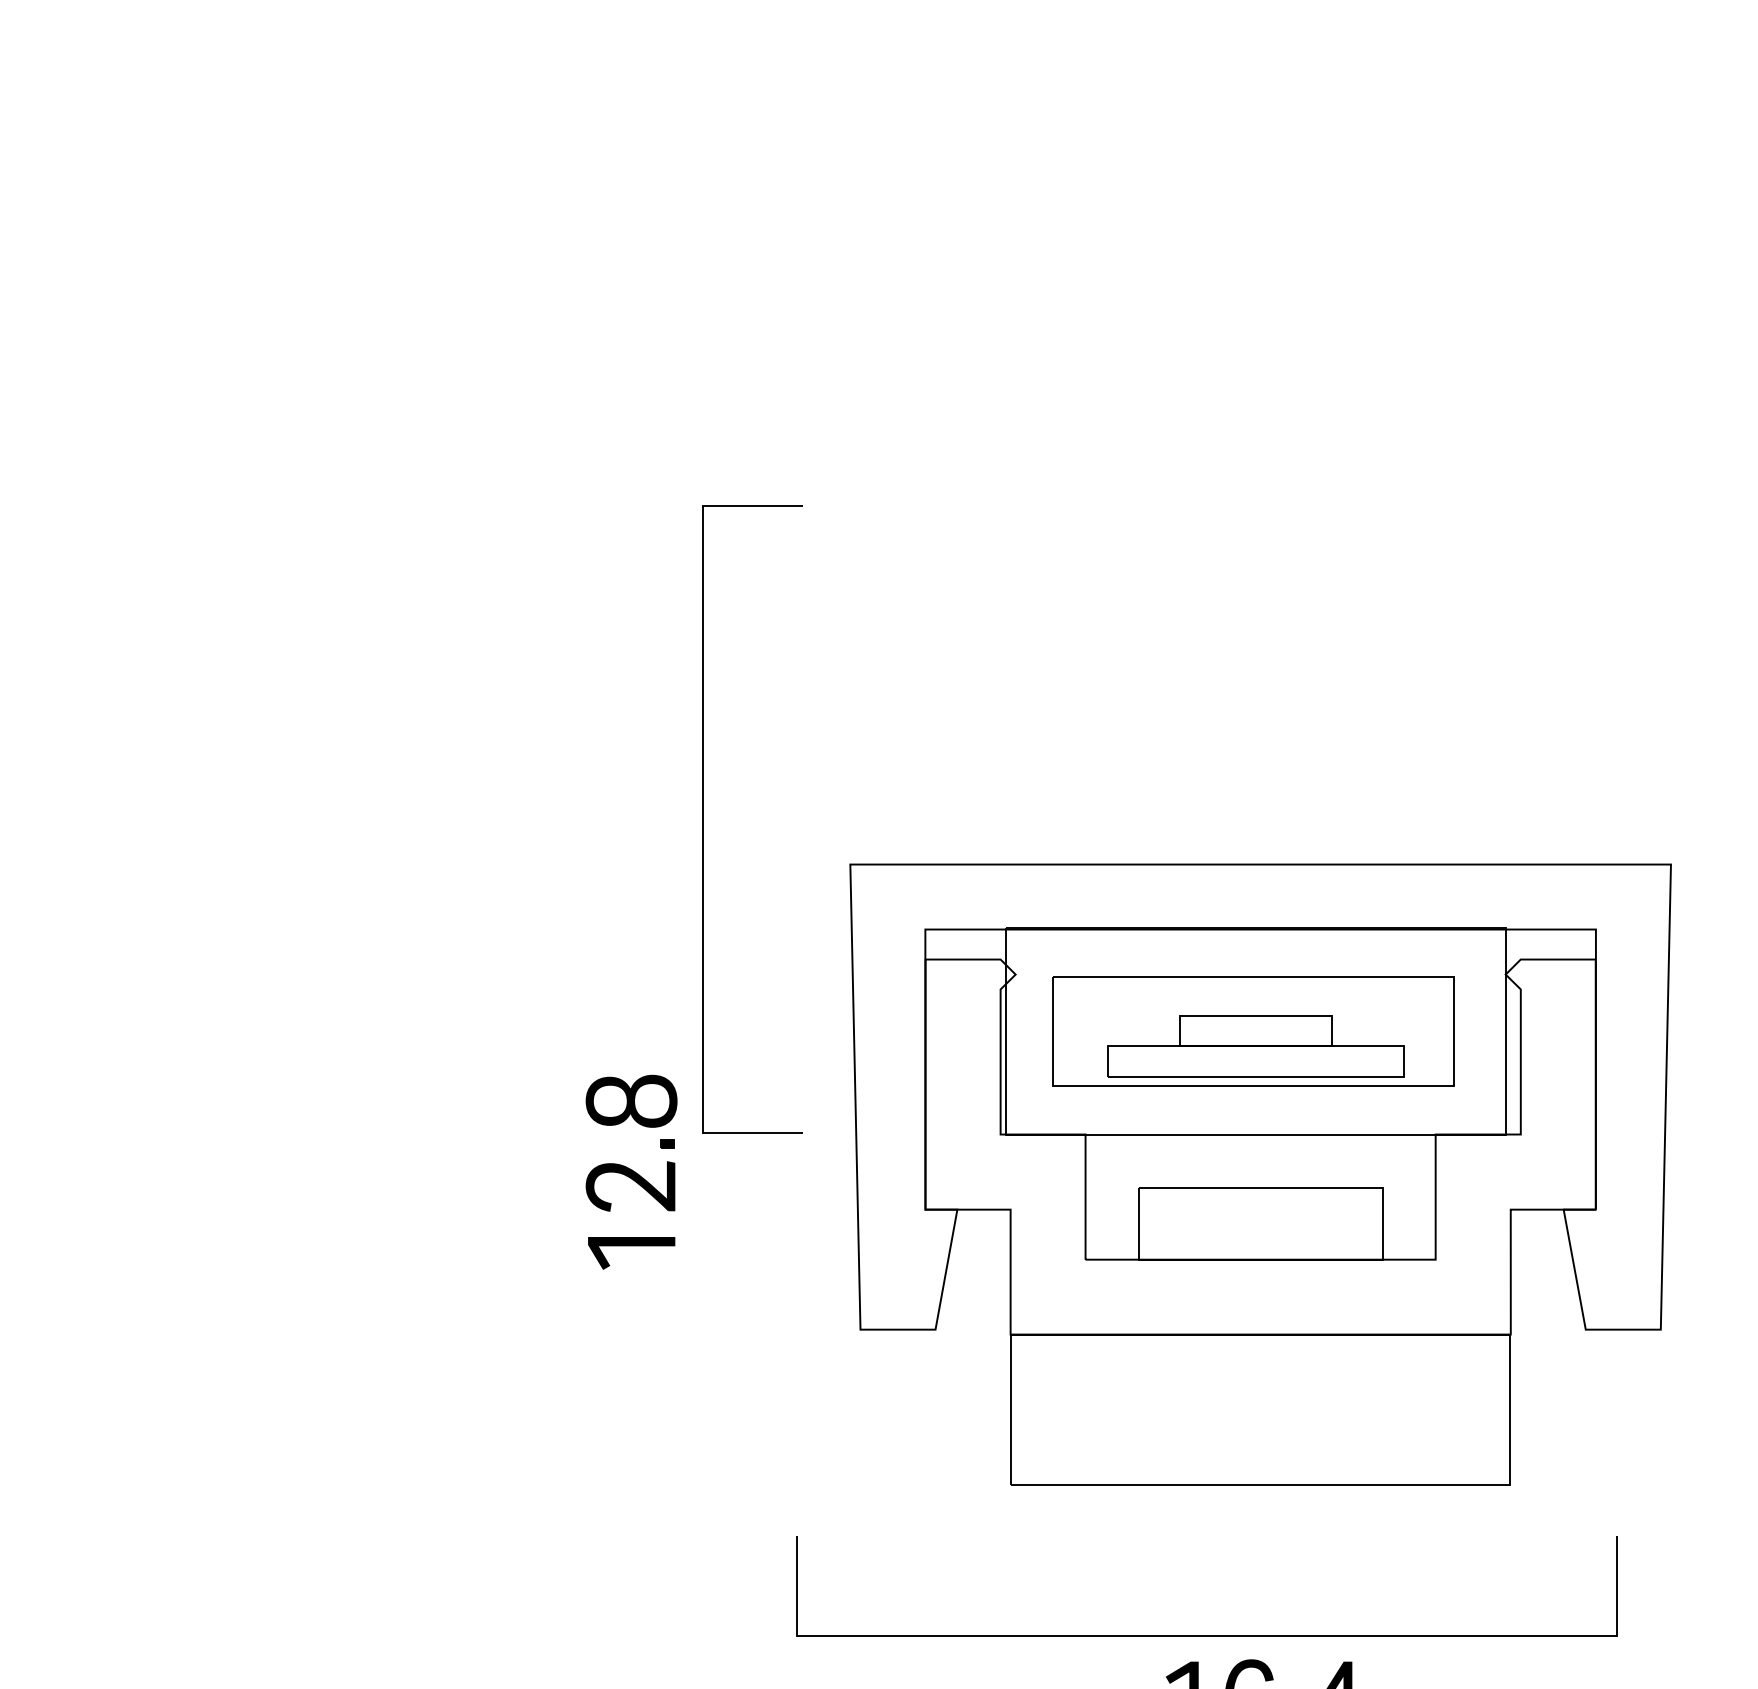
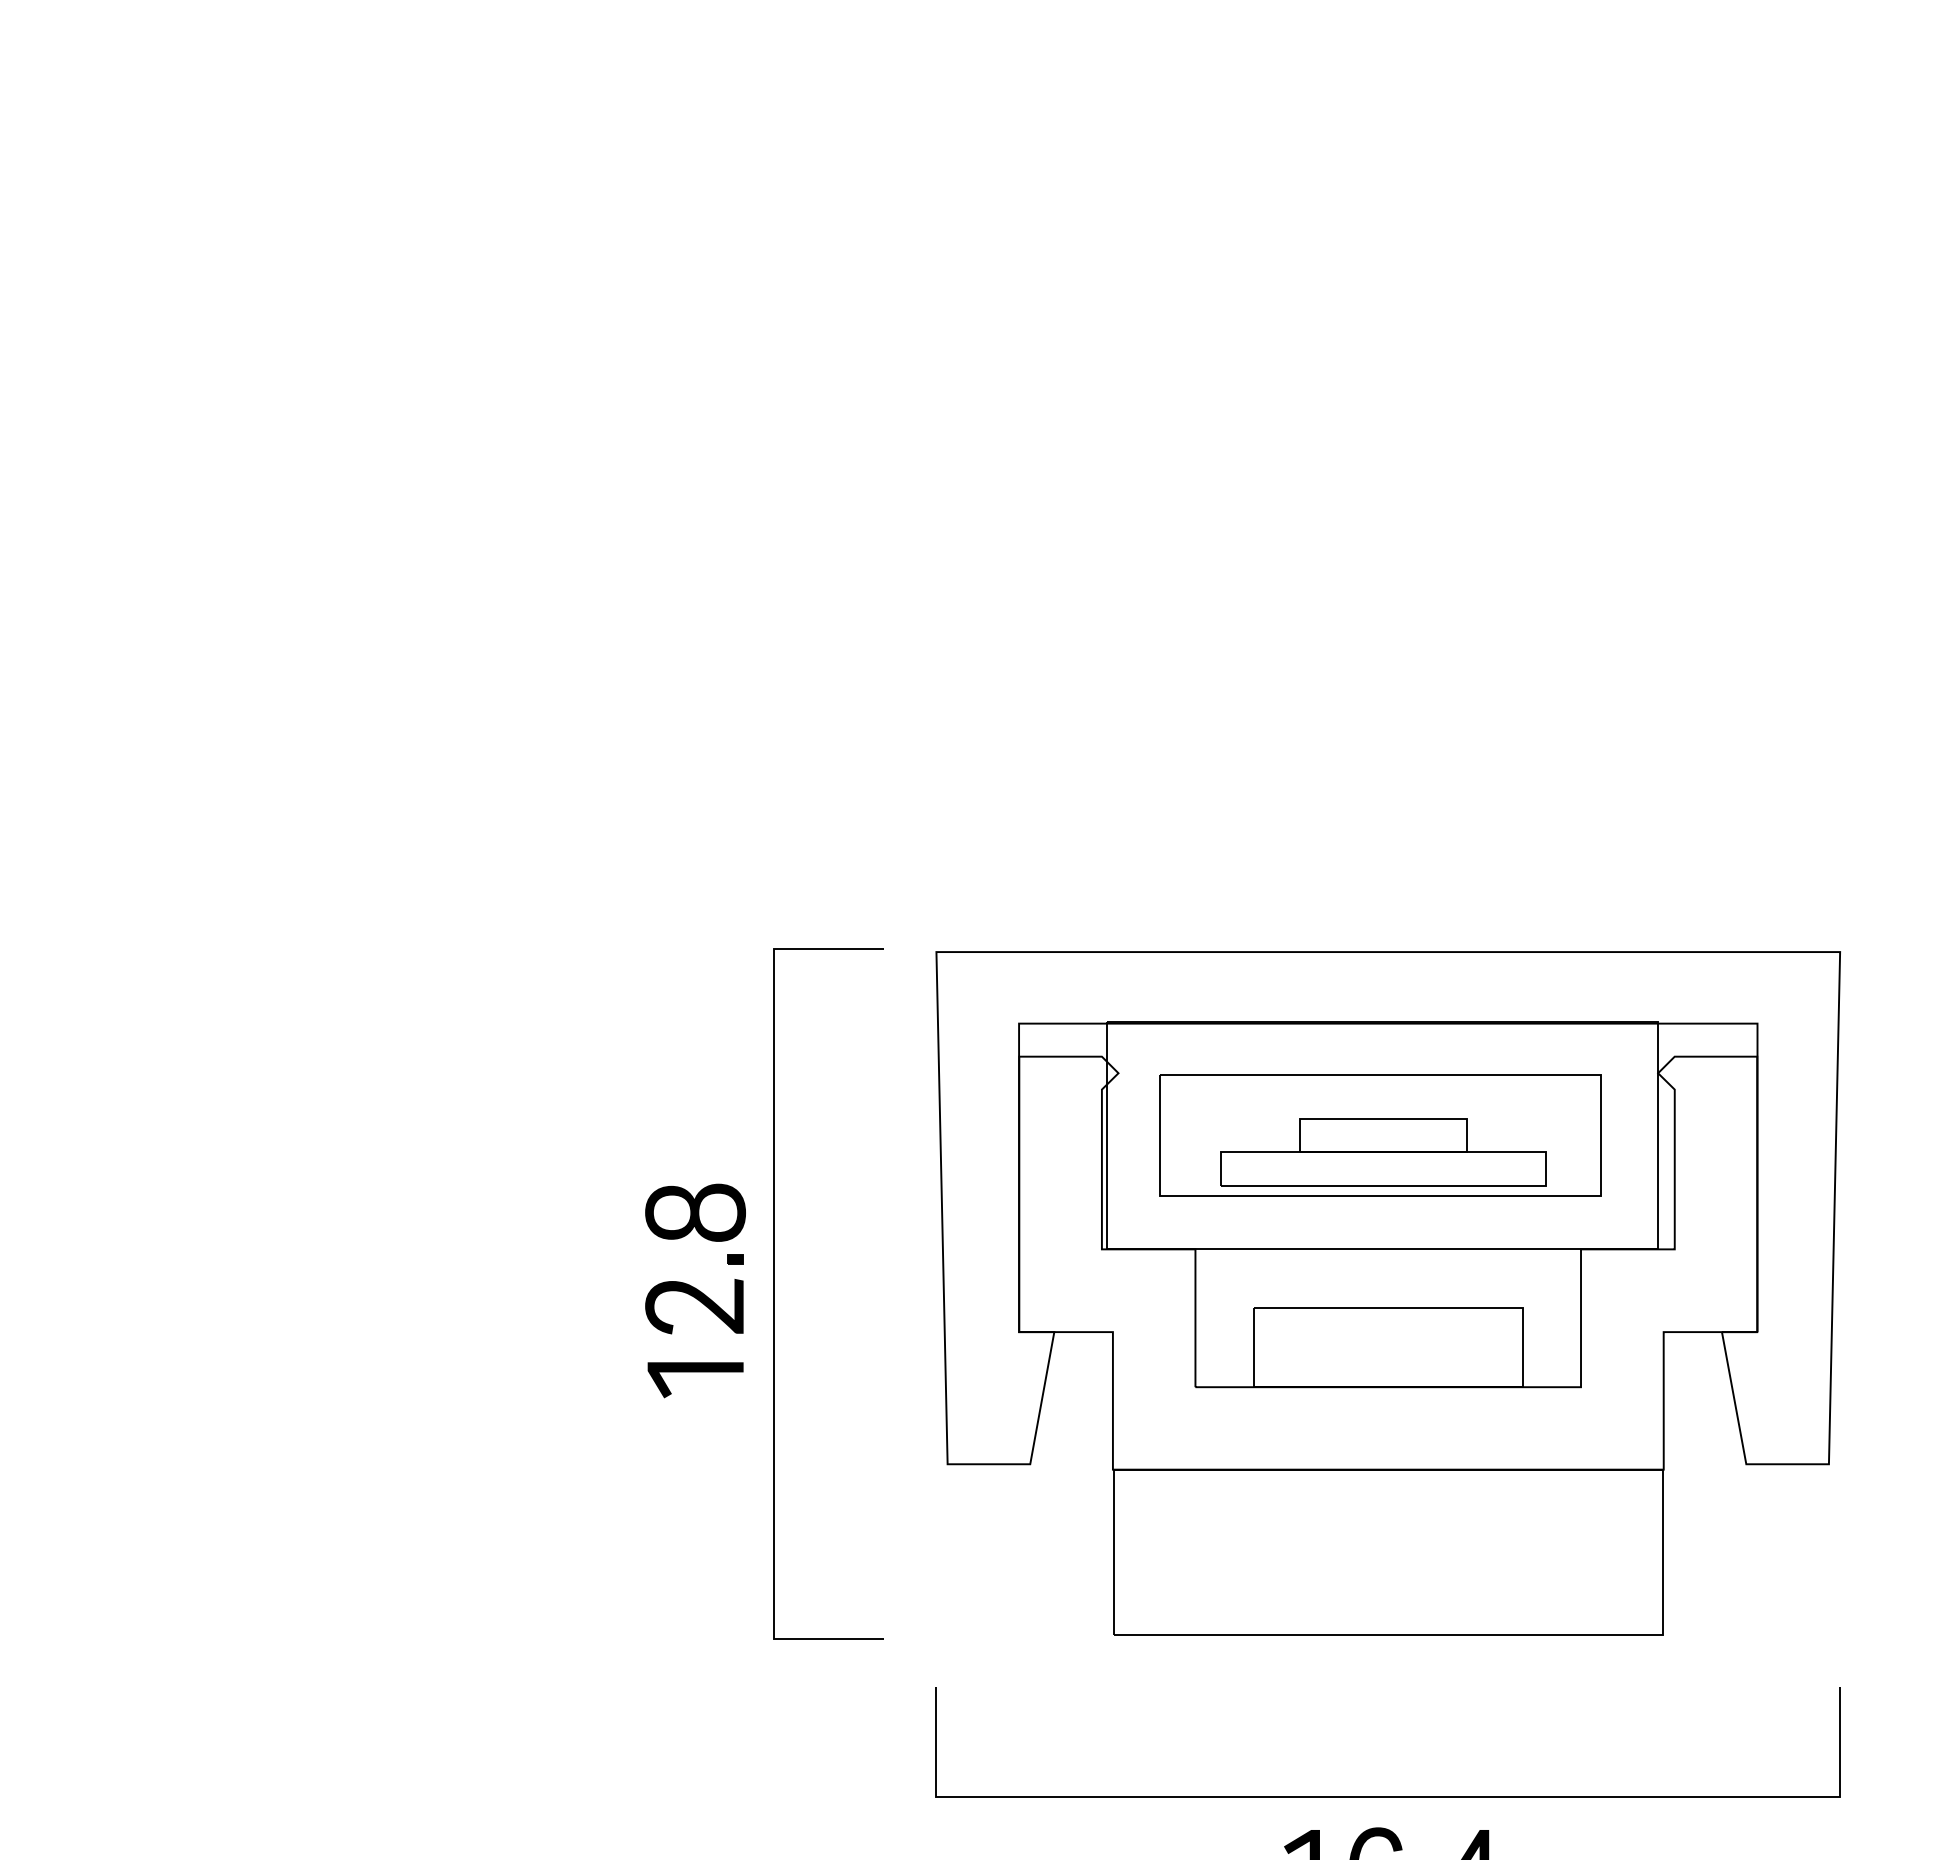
line: (703, 818) -> (774, 1293), moved
line: (1206, 1635) -> (1387, 1796), moved

